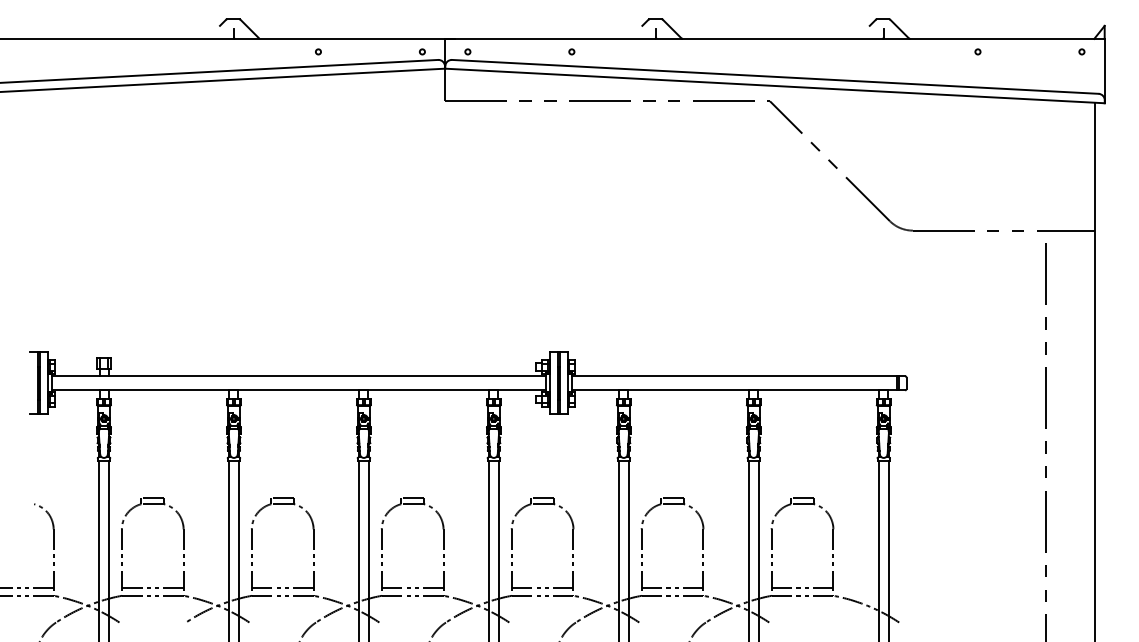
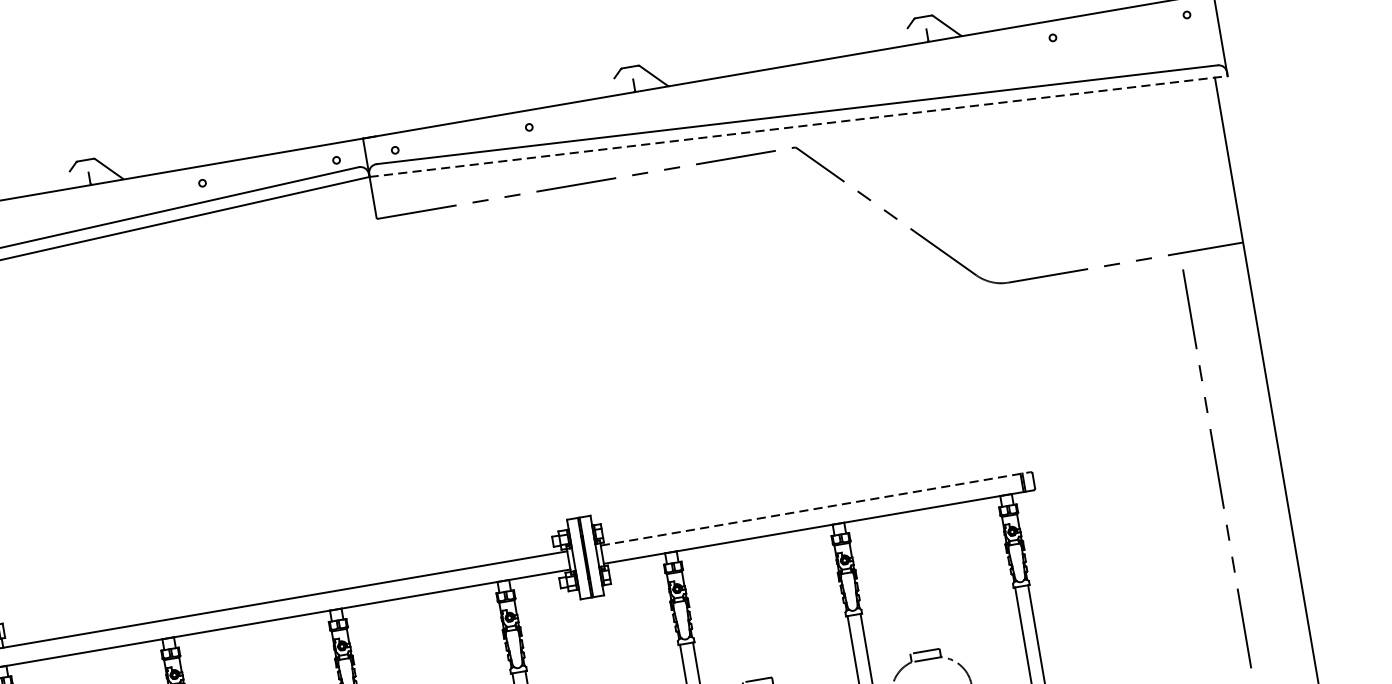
line: (775, 86) -> (799, 127), solid -> dashed
line: (738, 376) -> (815, 509), solid -> dashed

